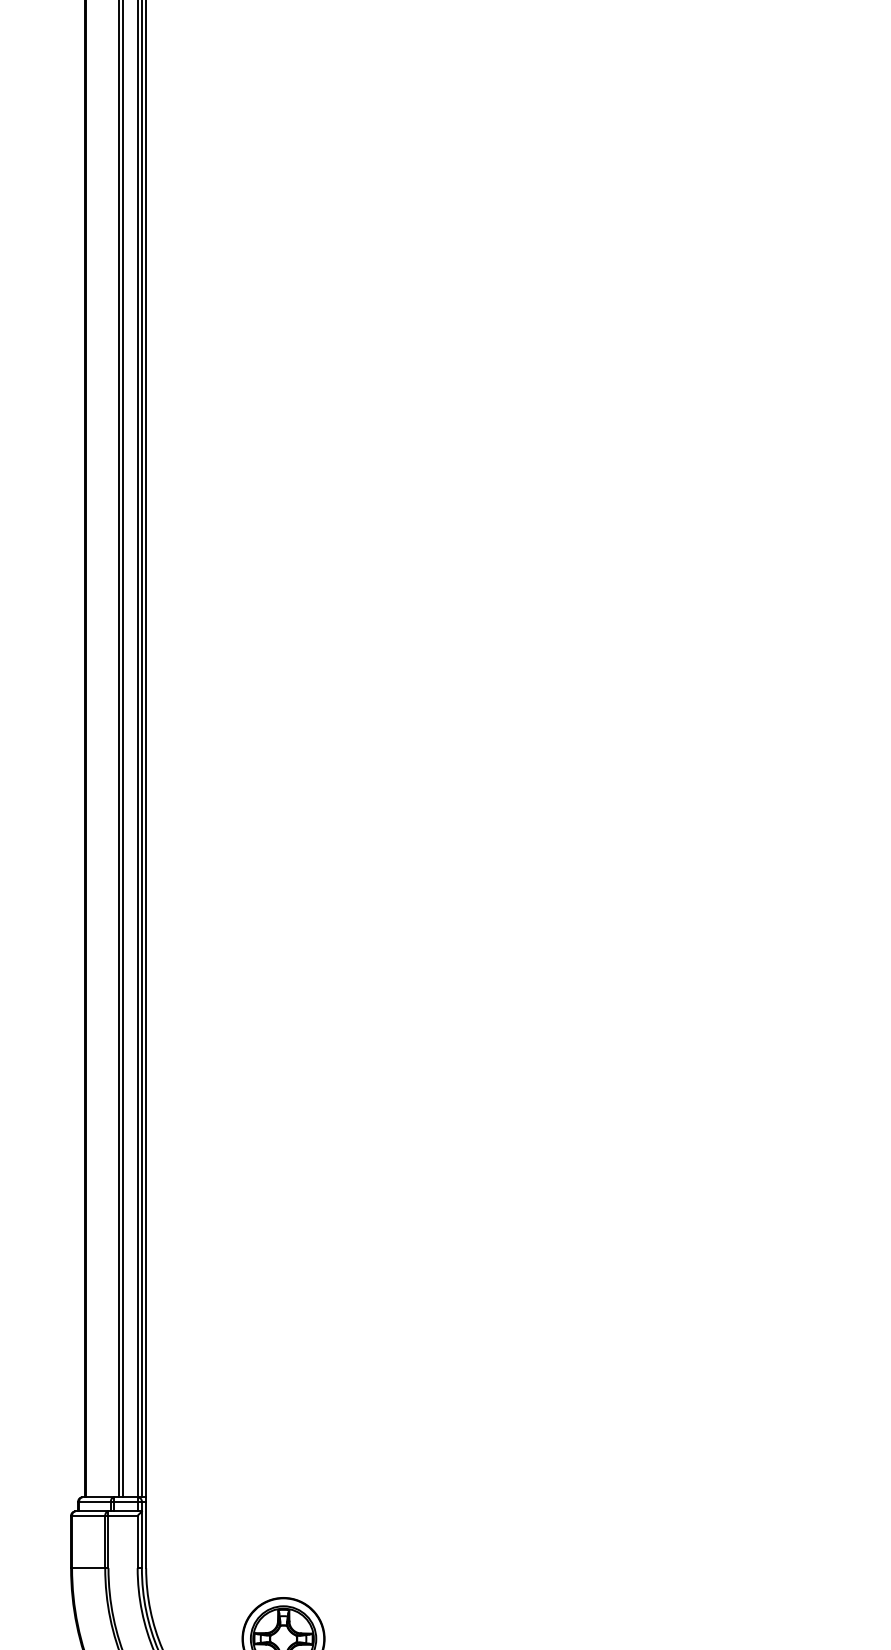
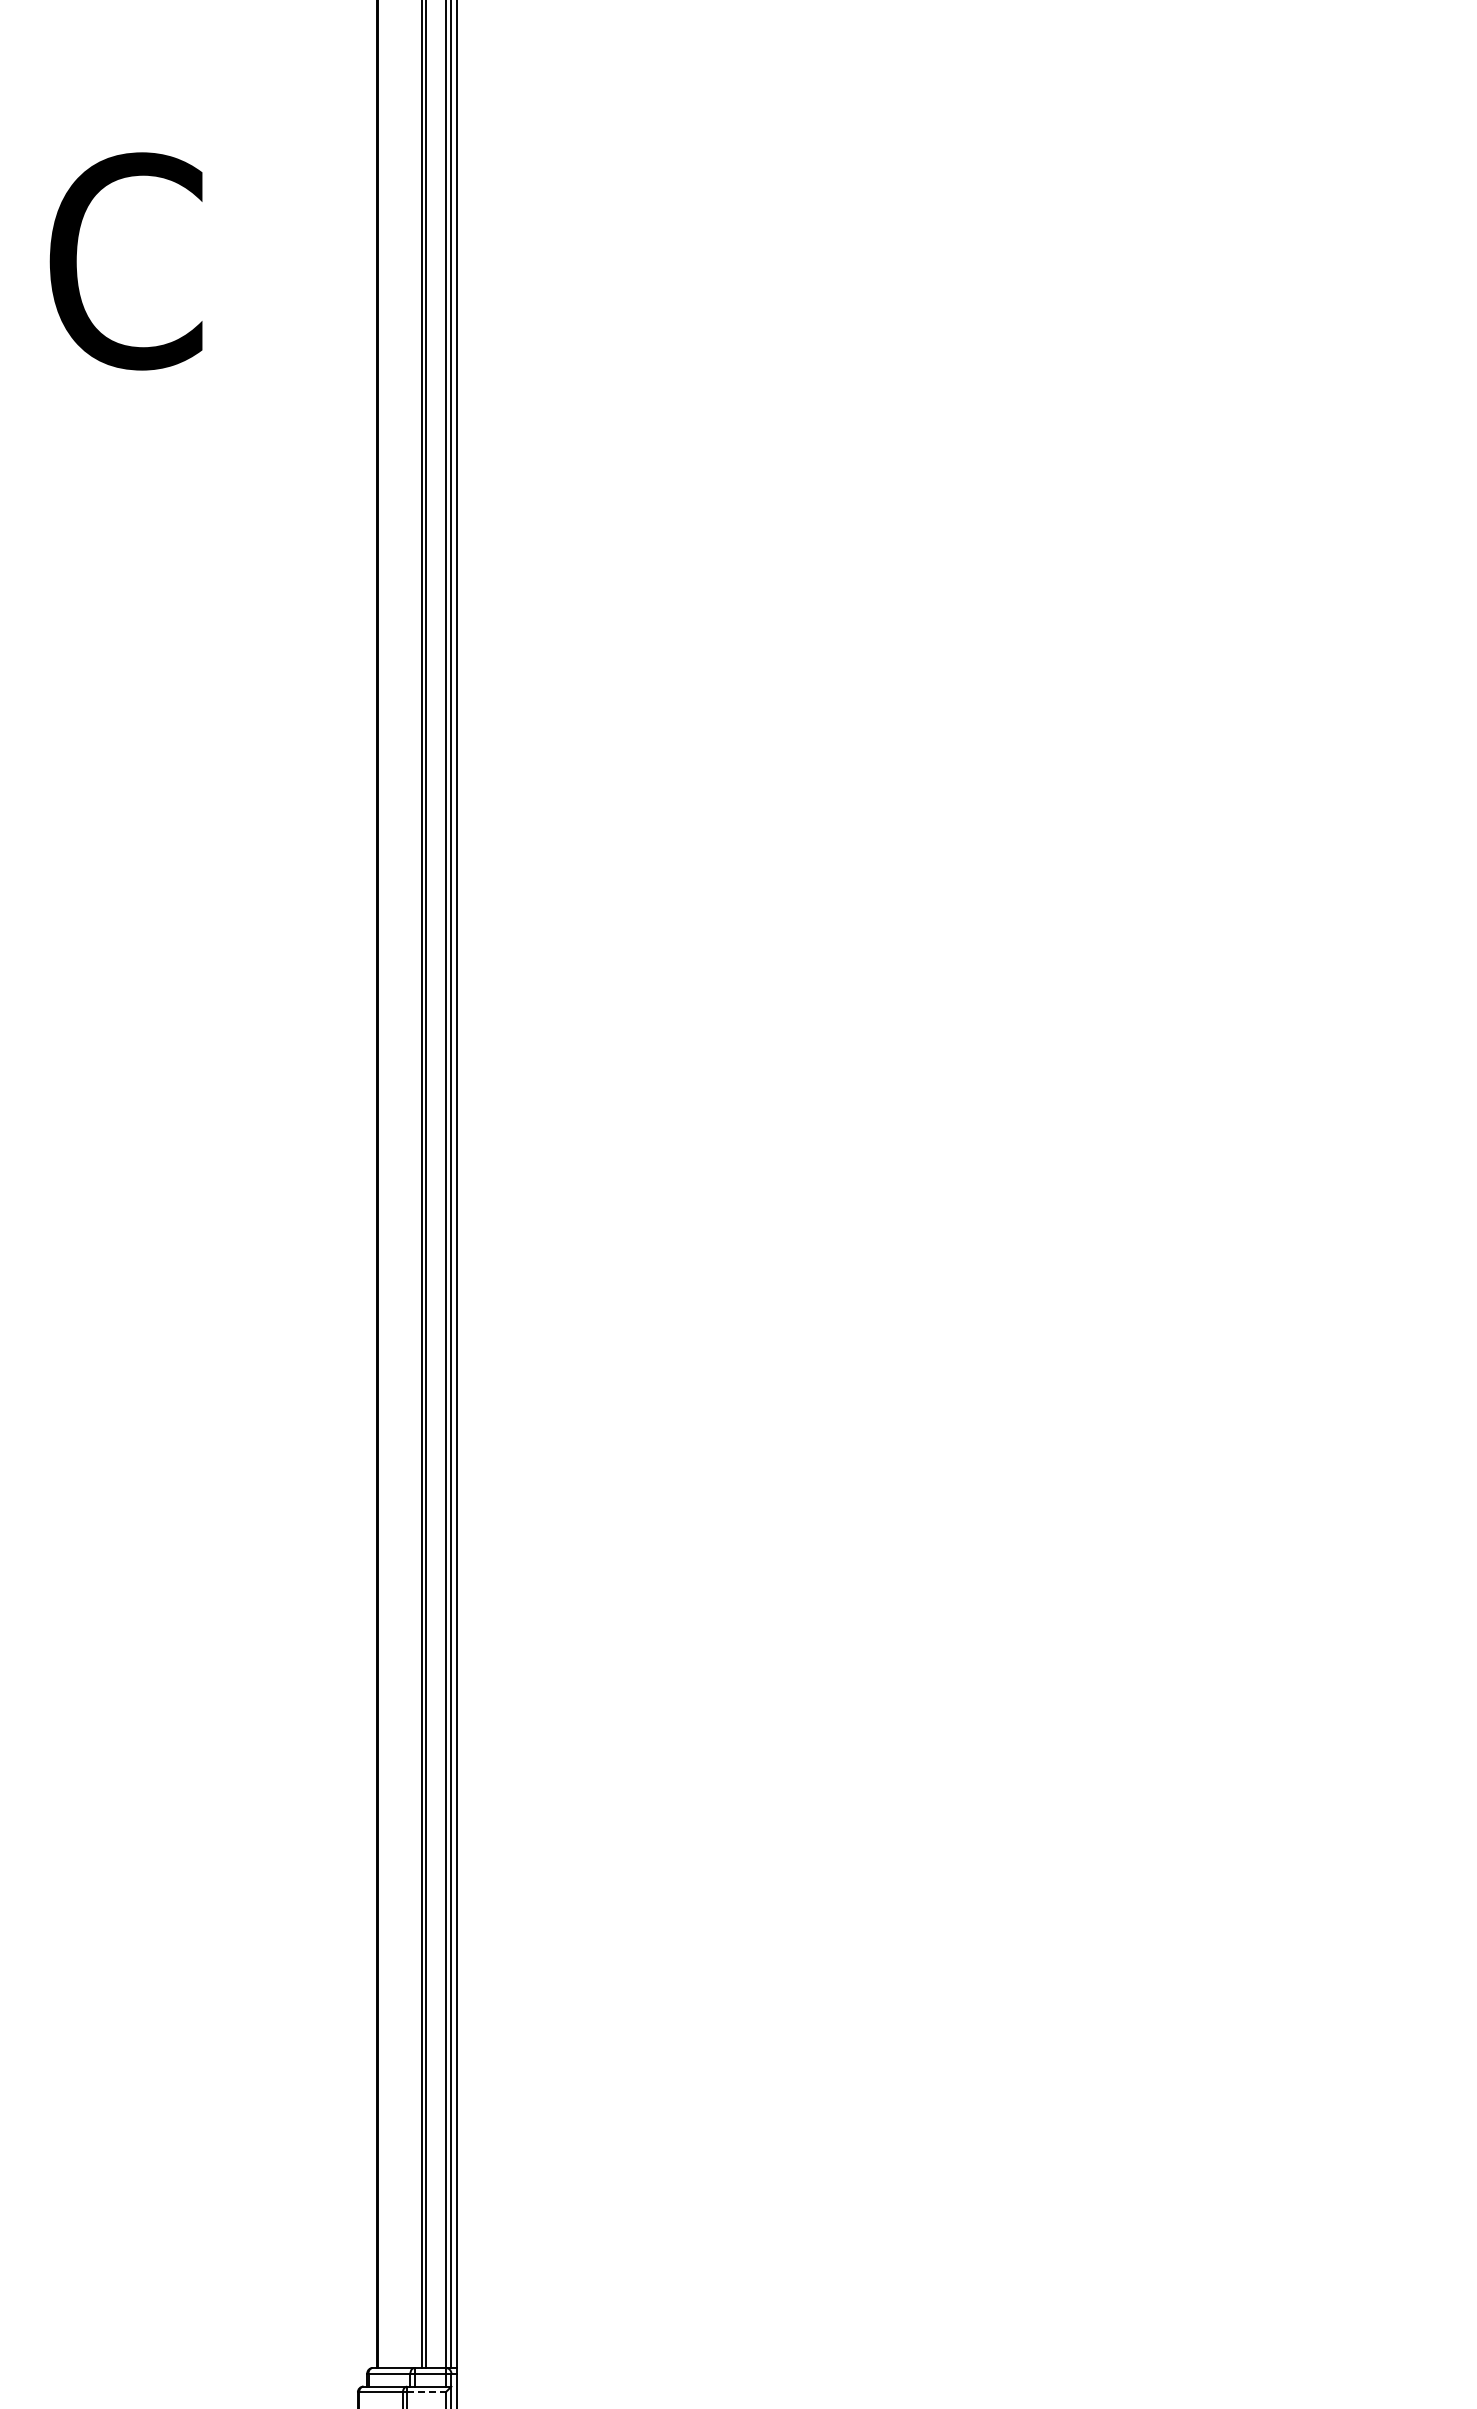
line: (123, 1515) -> (427, 2392), solid -> dashed

